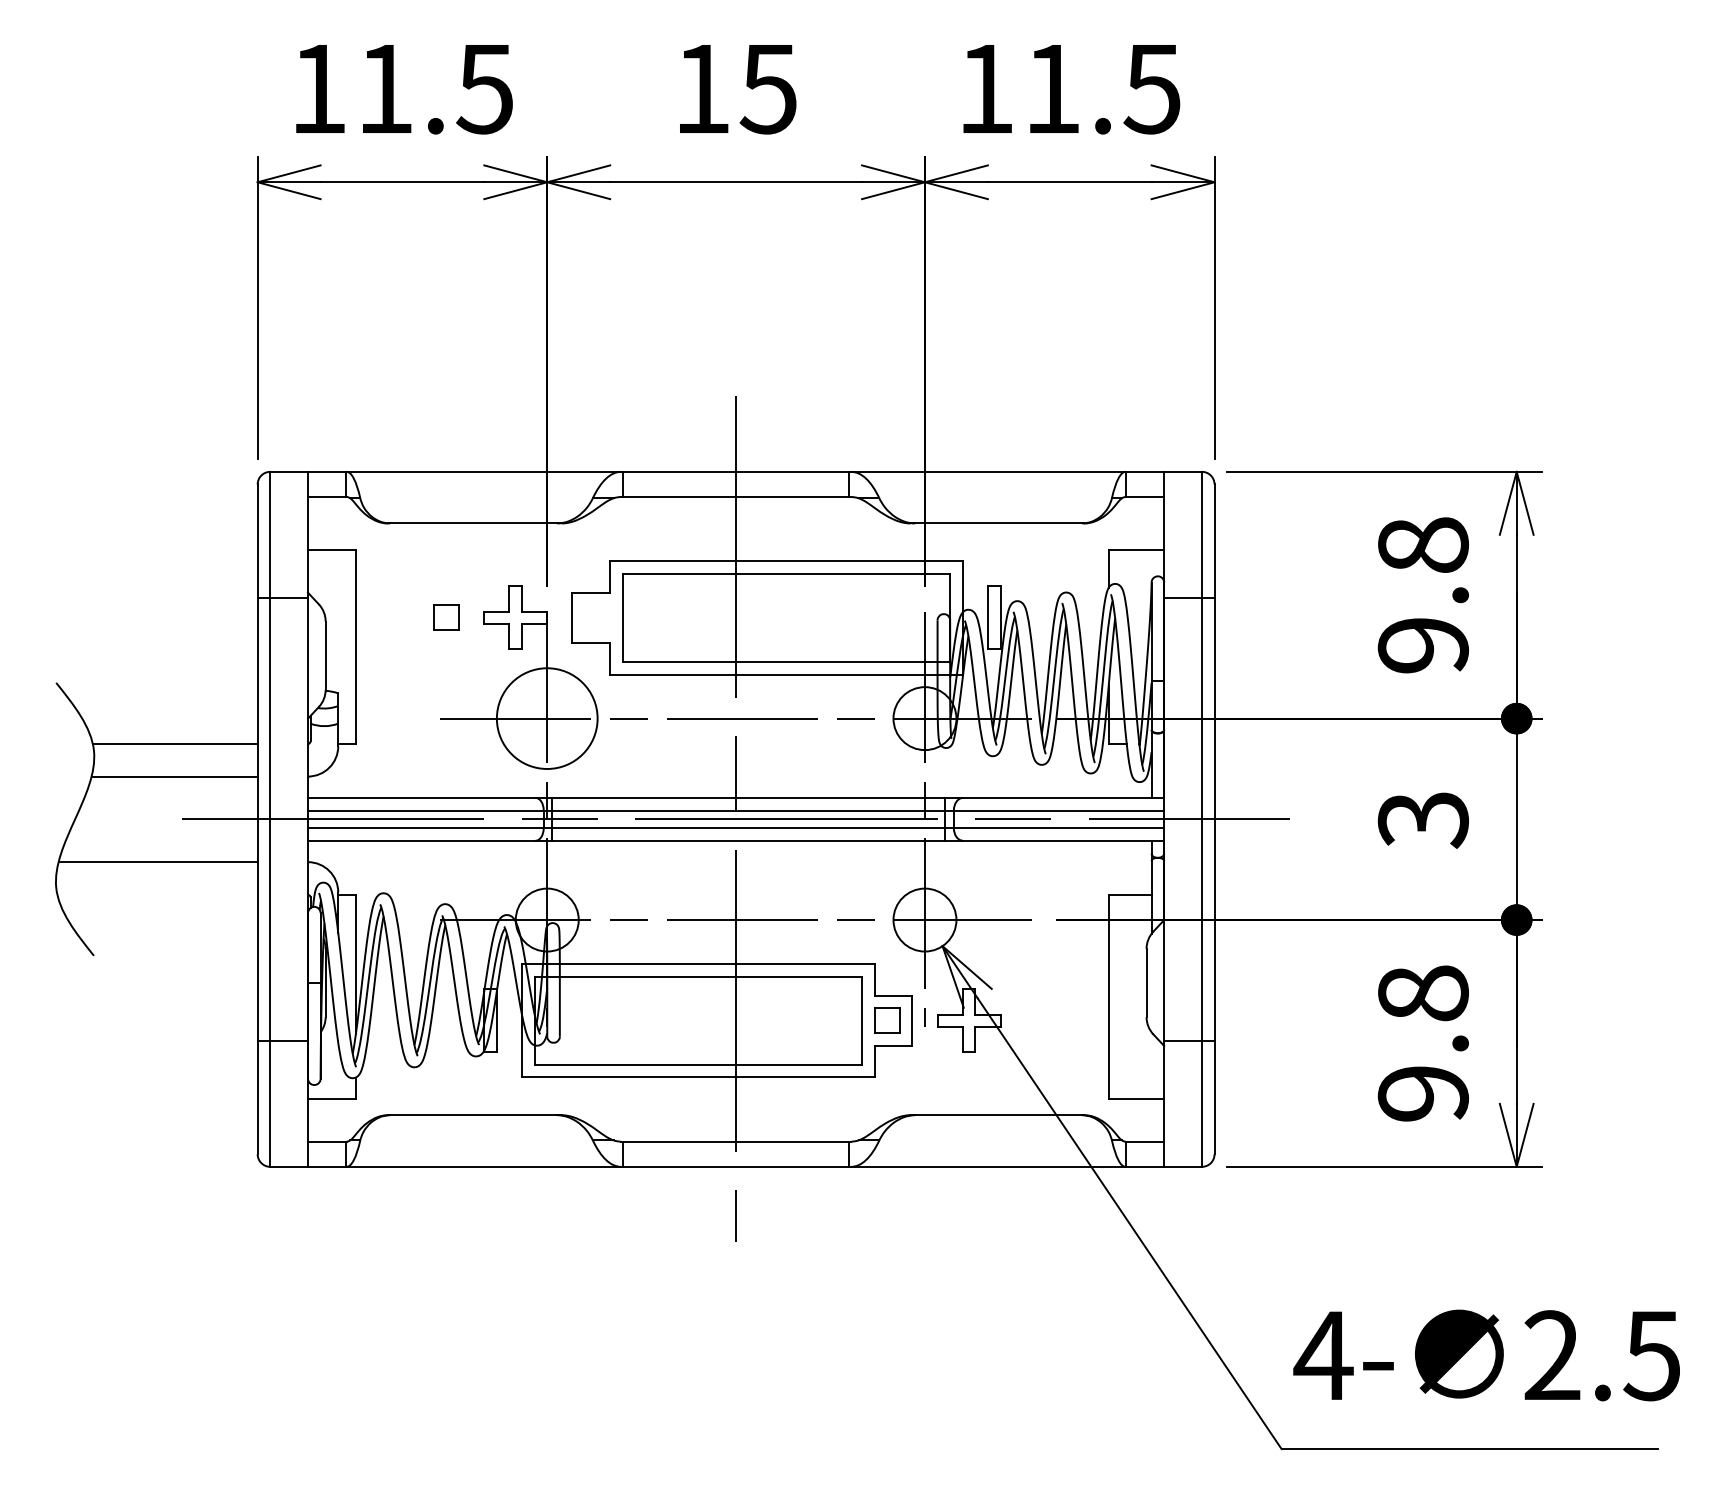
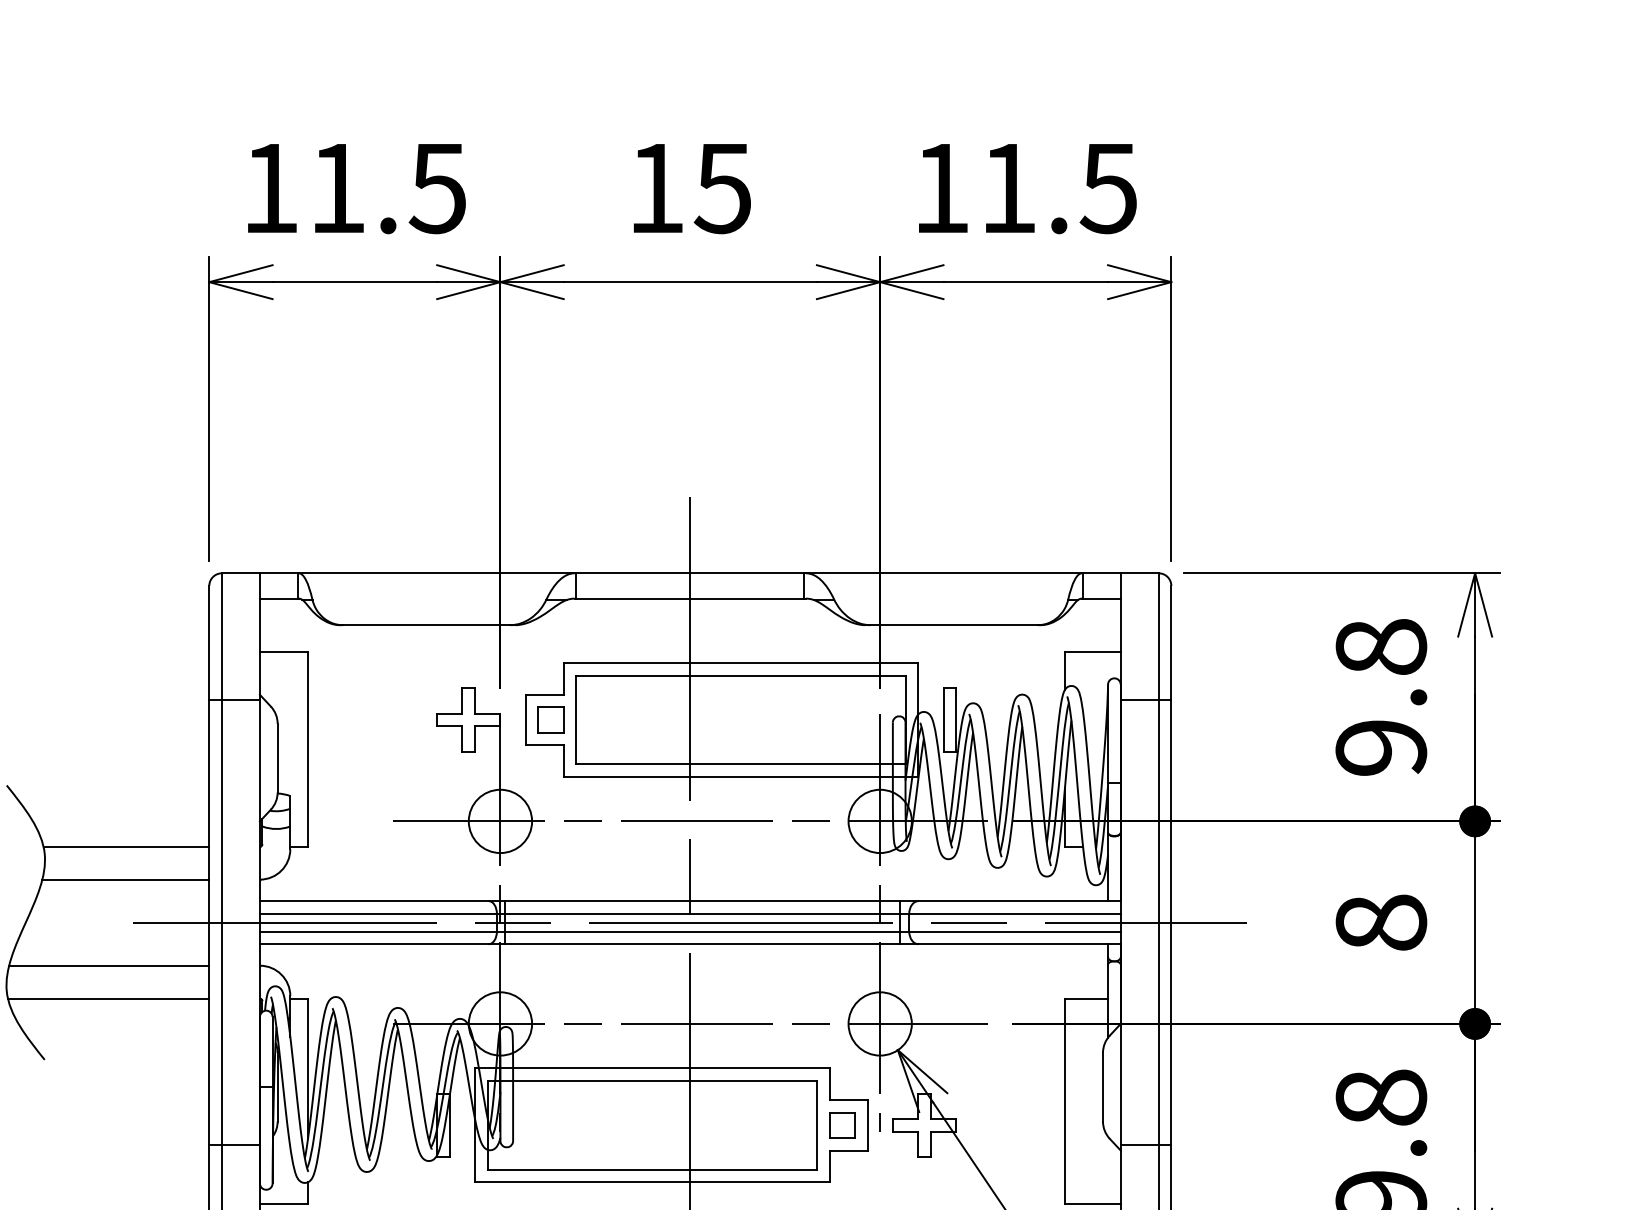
part: (446, 617) -> (550, 719), moved
circle: (546, 718) -> (499, 821), size x0.62
text: (1422, 819) -> (1380, 922), 3 -> 8
line: (157, 894) -> (108, 998), added

